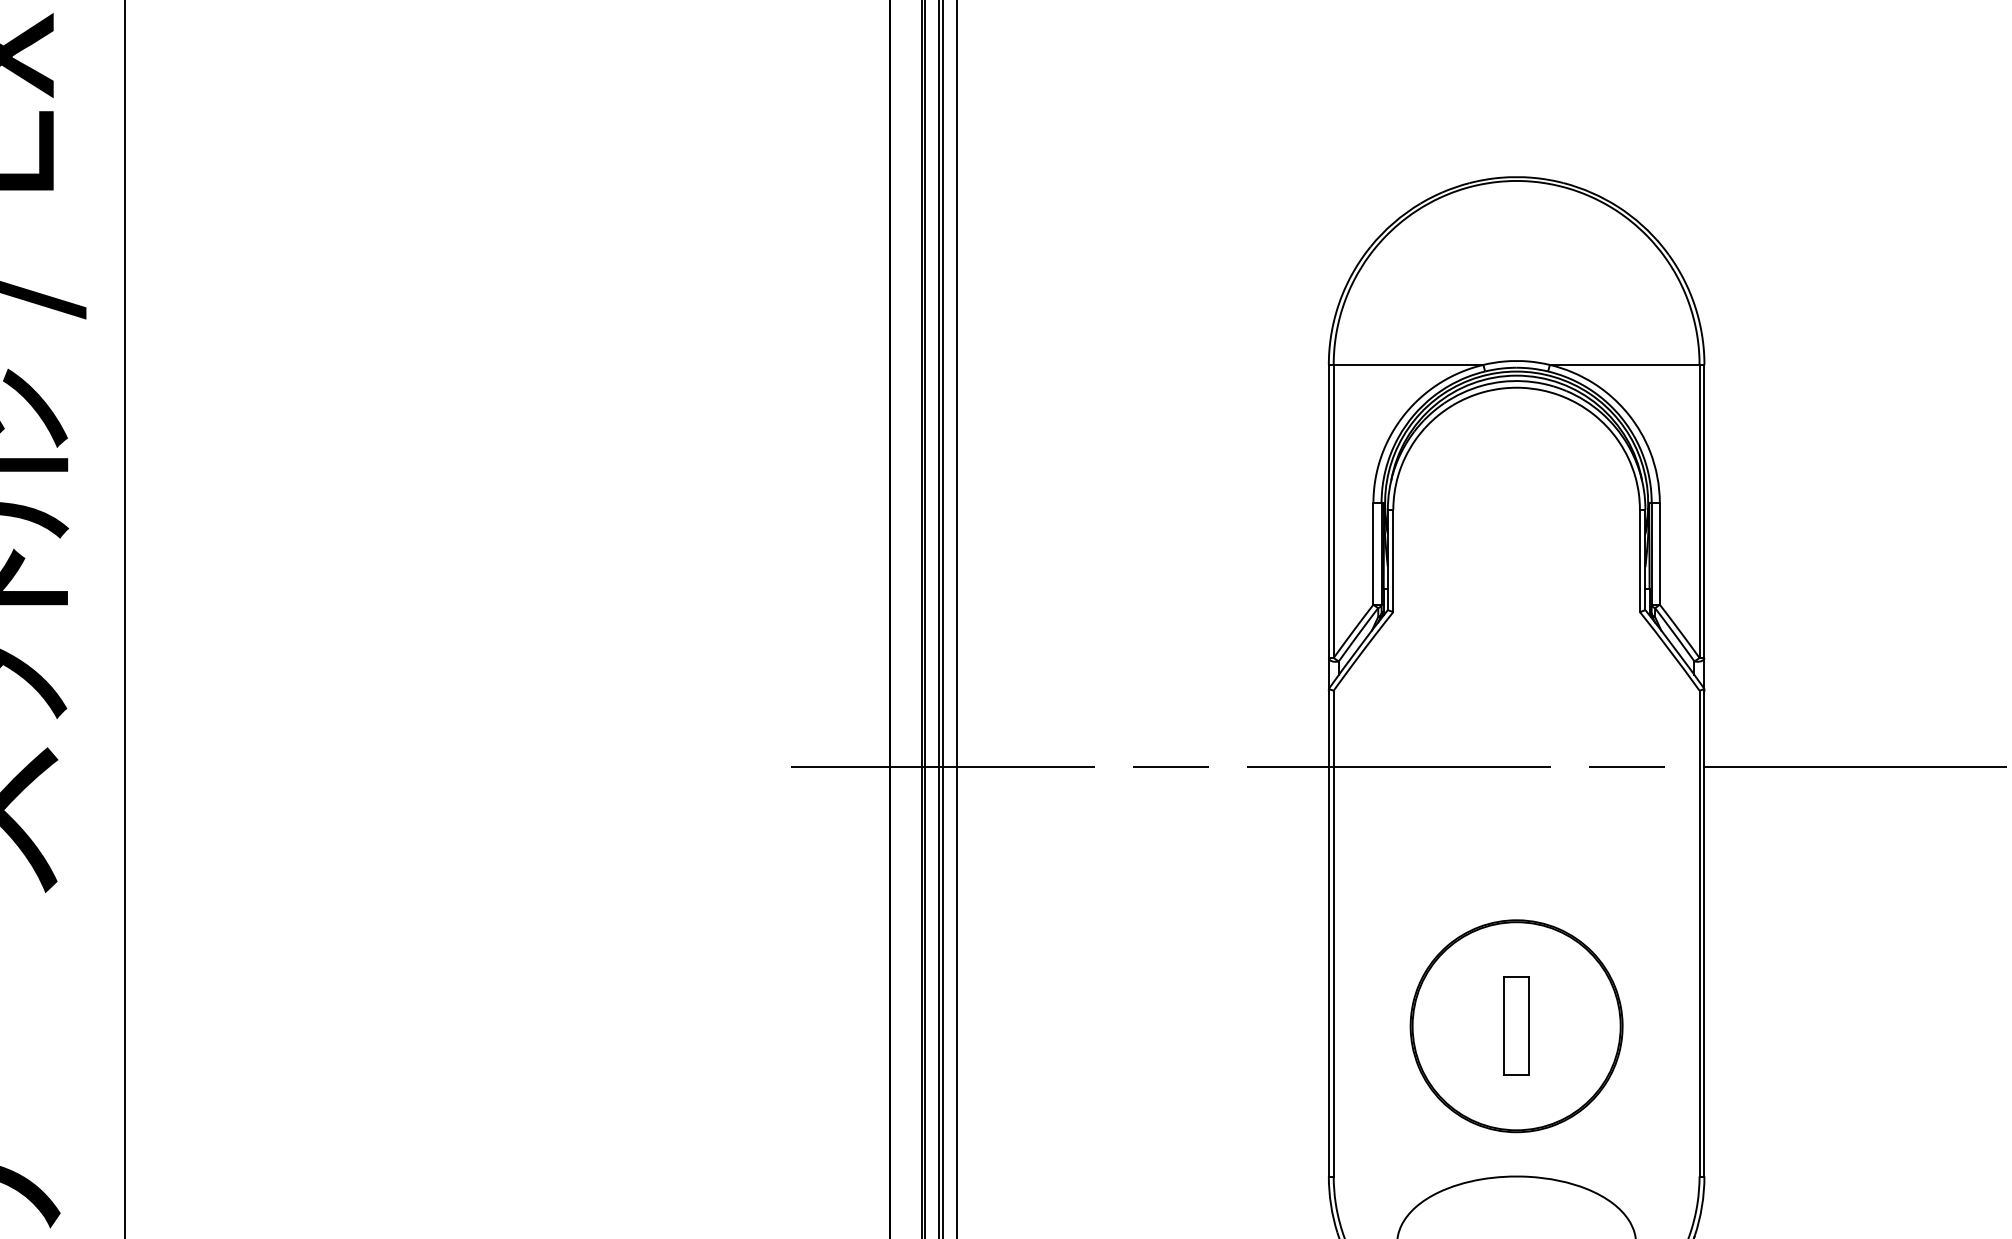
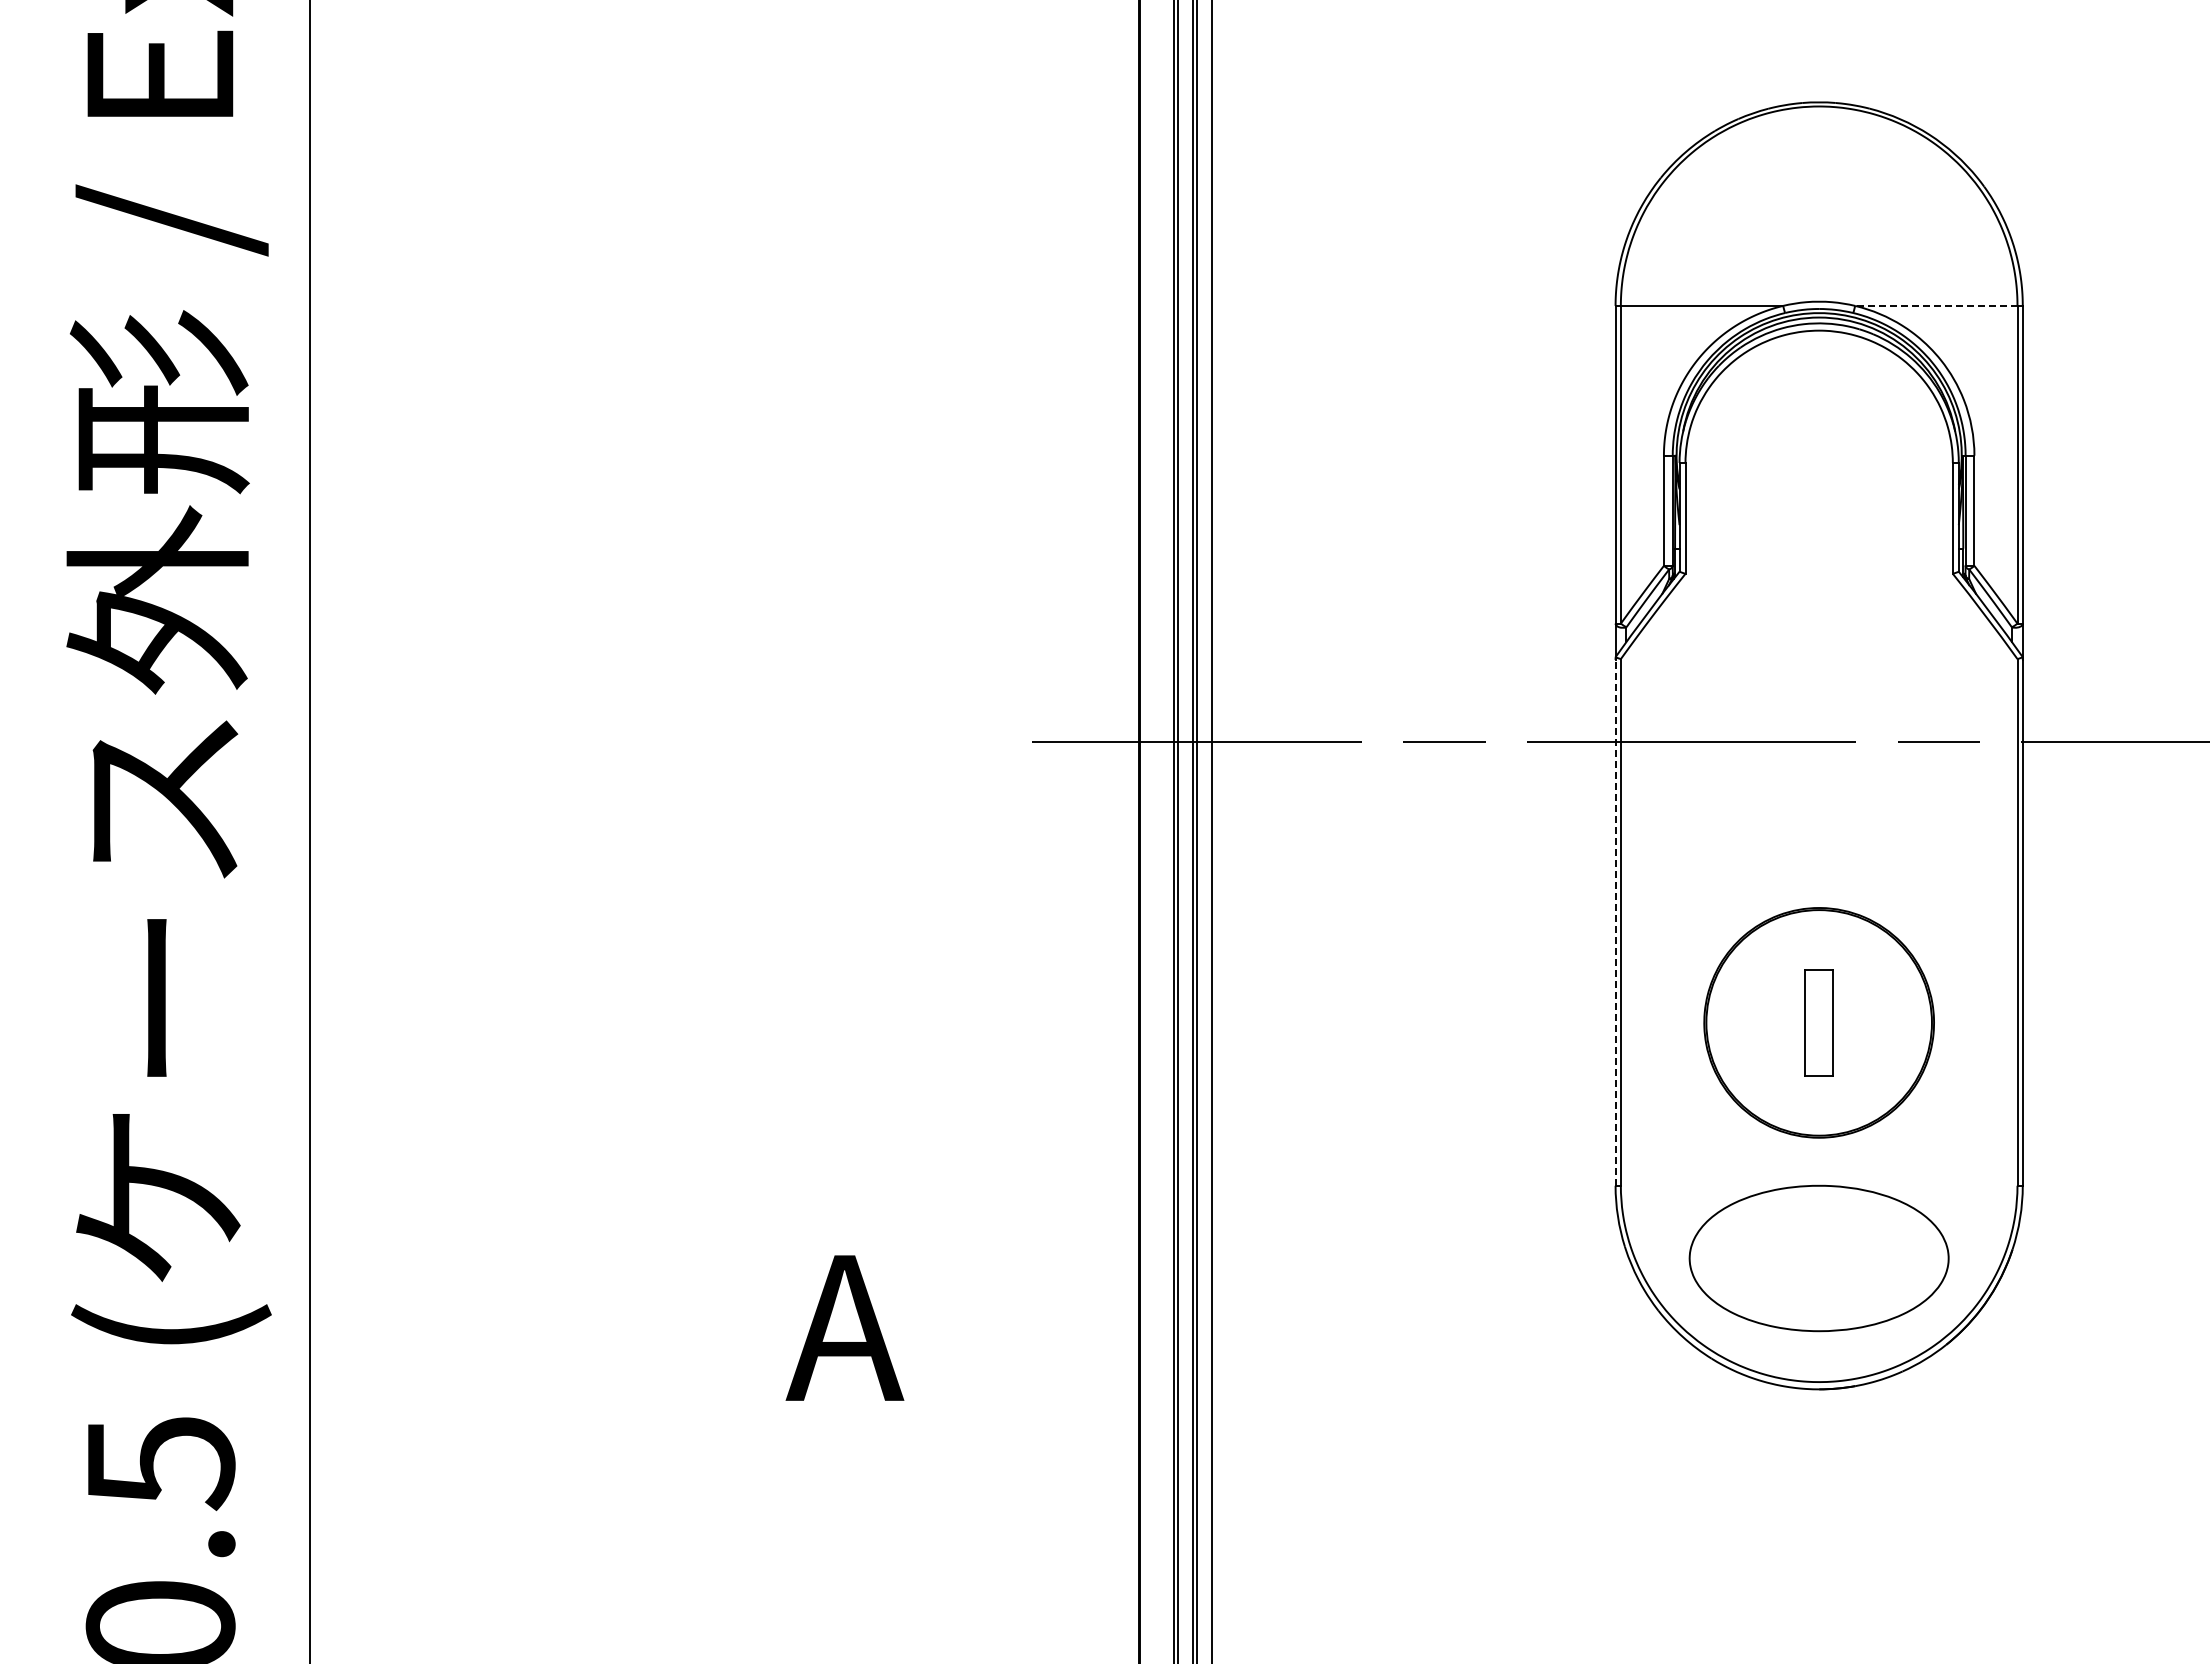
line: (1623, 364) -> (1935, 305), solid -> dashed
line: (1328, 933) -> (1615, 922), solid -> dashed

